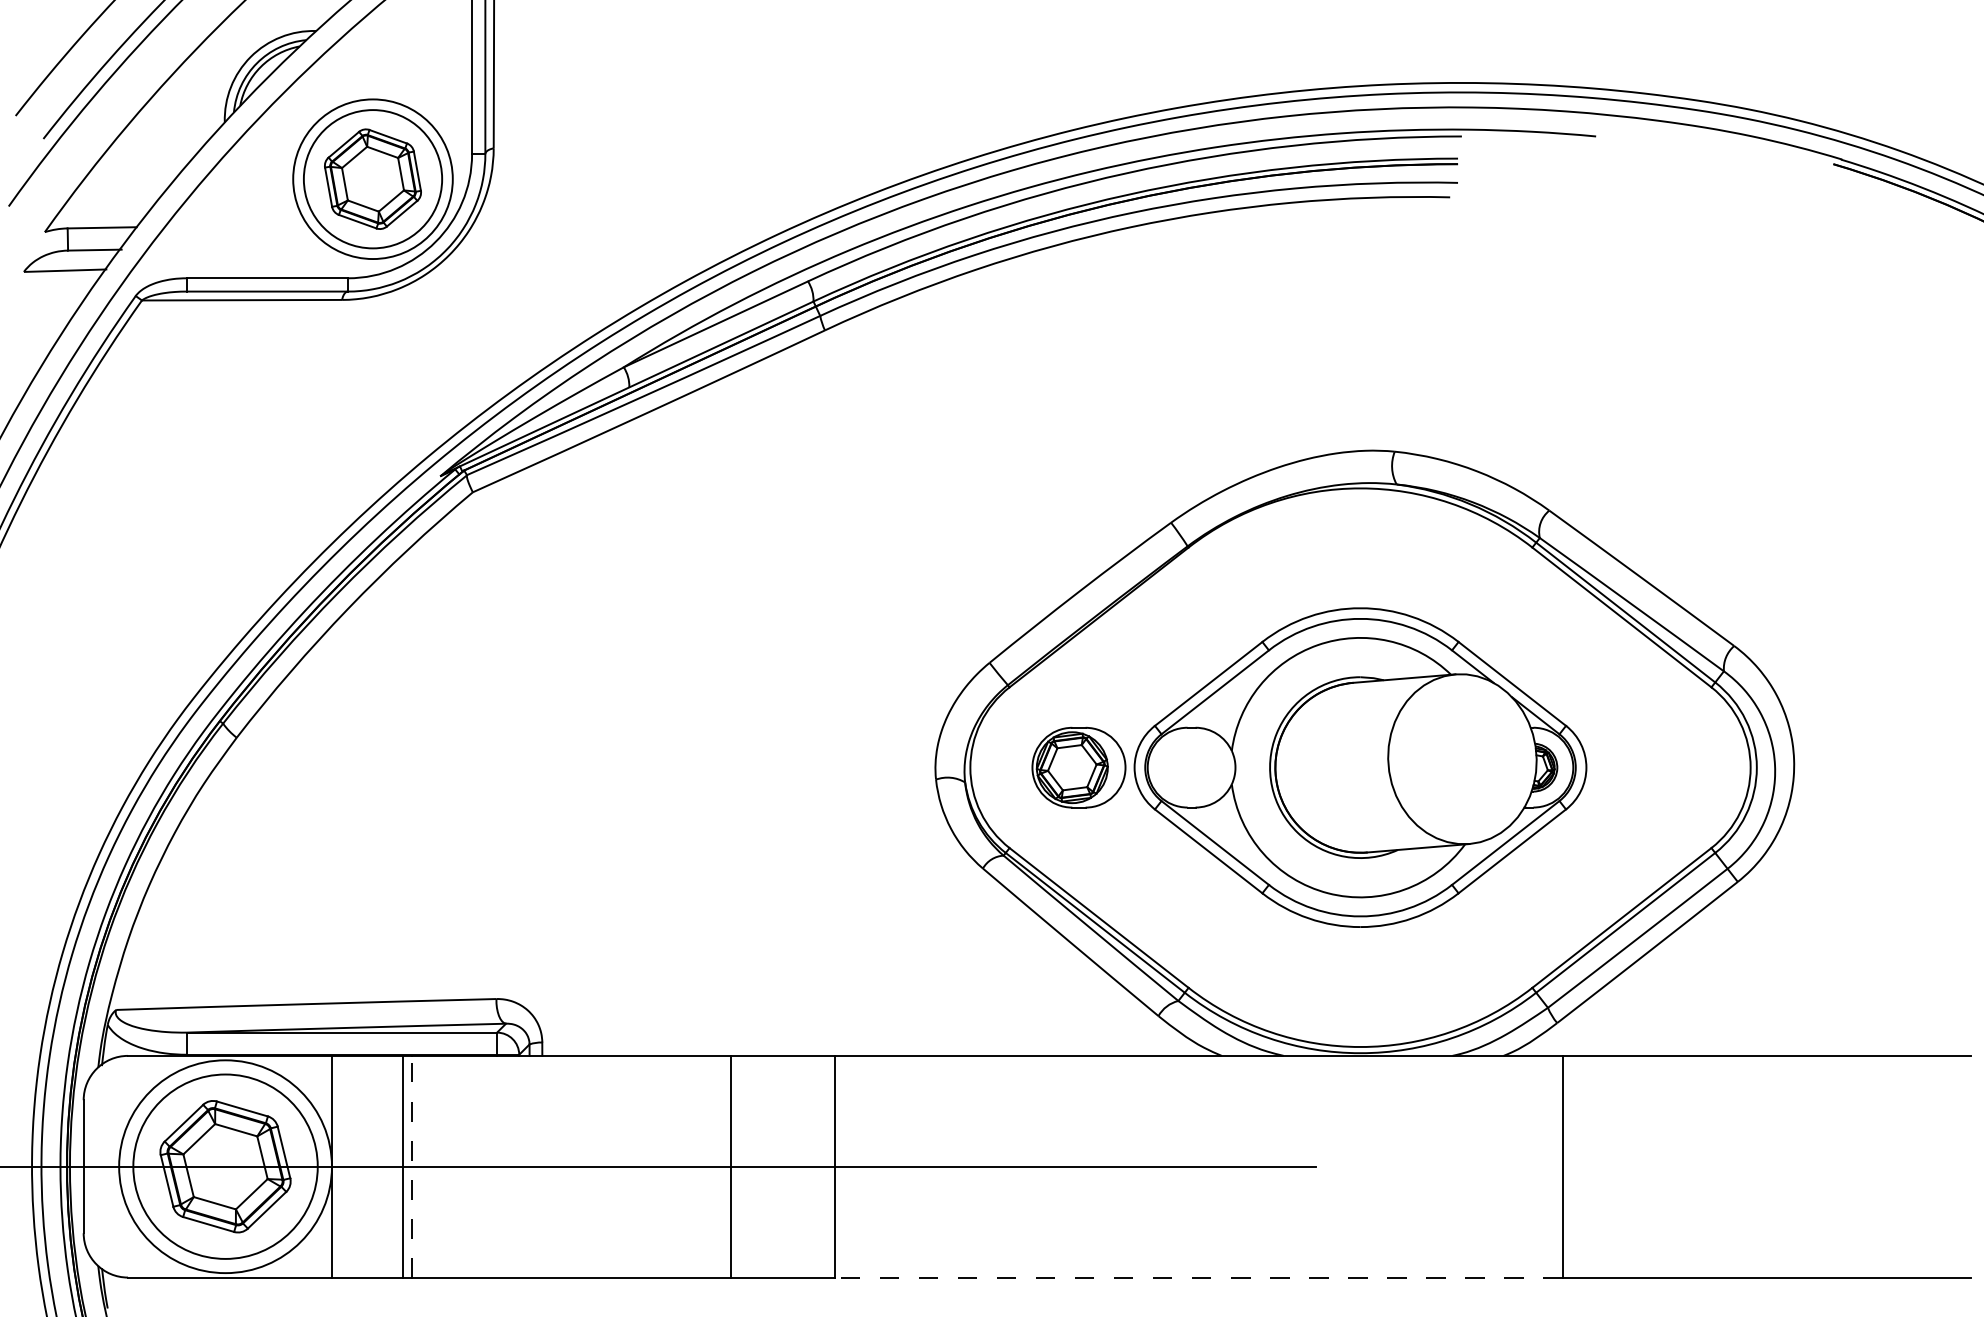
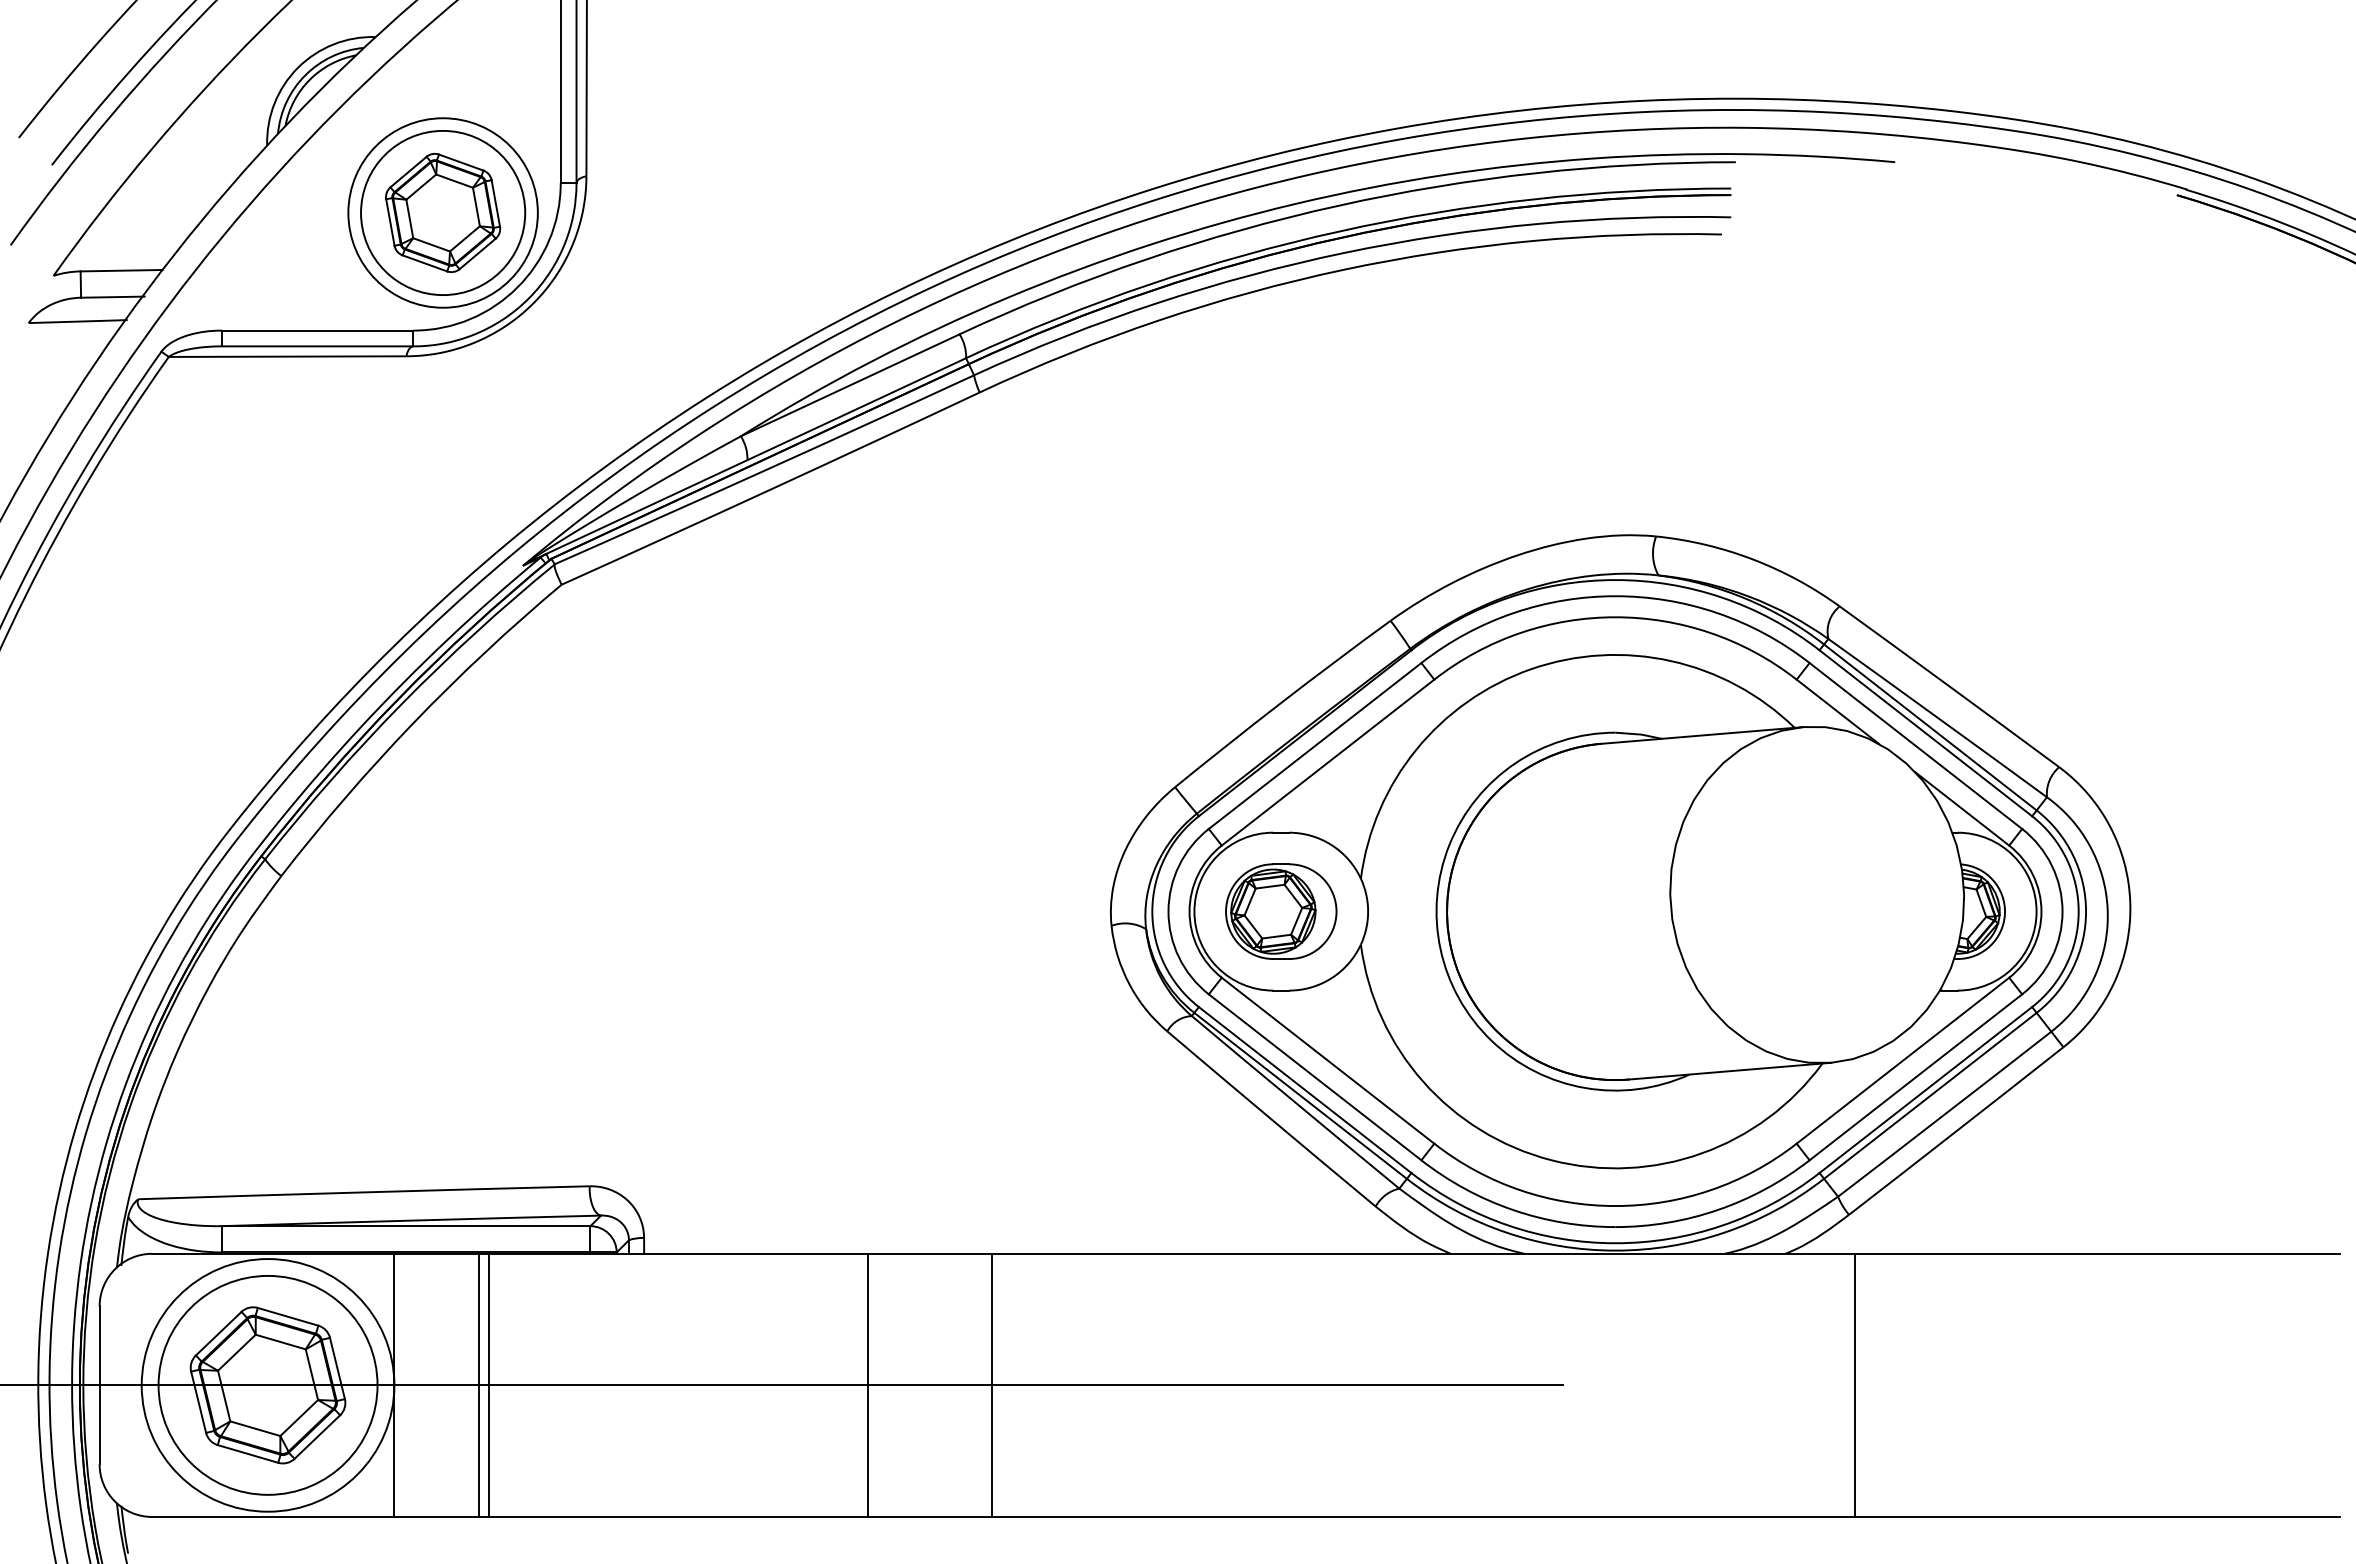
part: (1360, 767) -> (1615, 911), size x1.67
line: (412, 1166) -> (489, 1385), dashed -> solid
line: (1198, 1277) -> (1423, 1516), dashed -> solid

